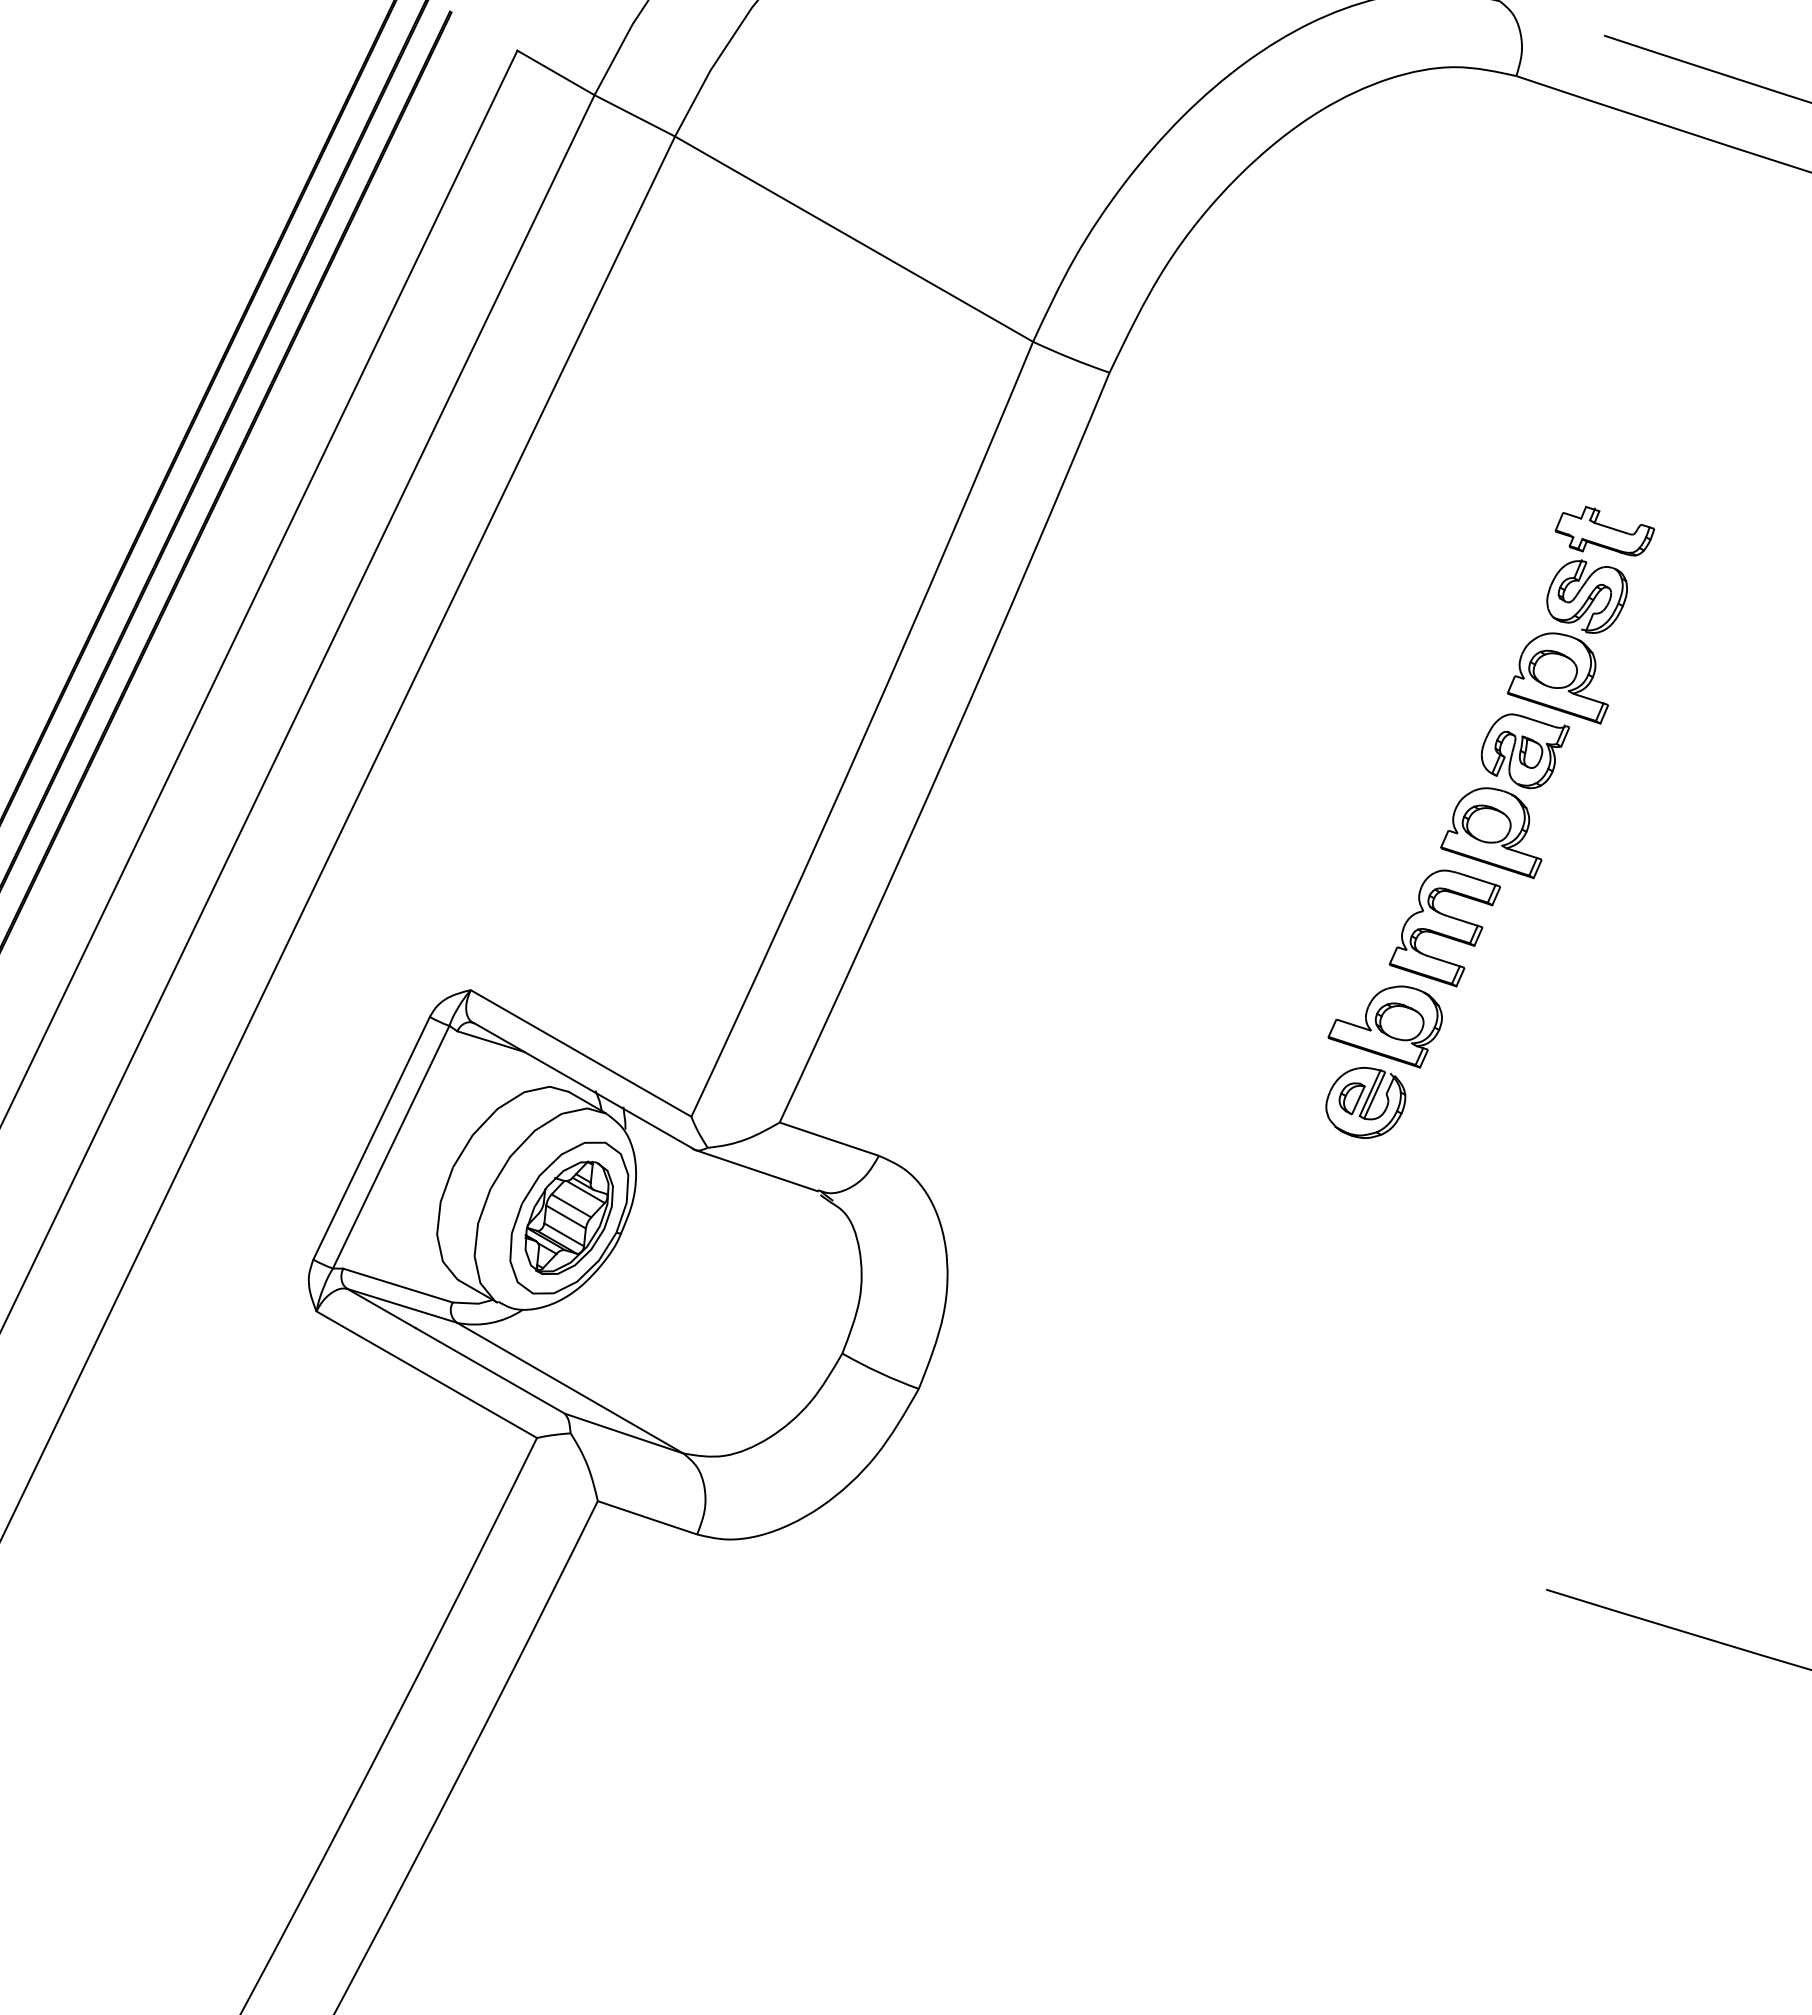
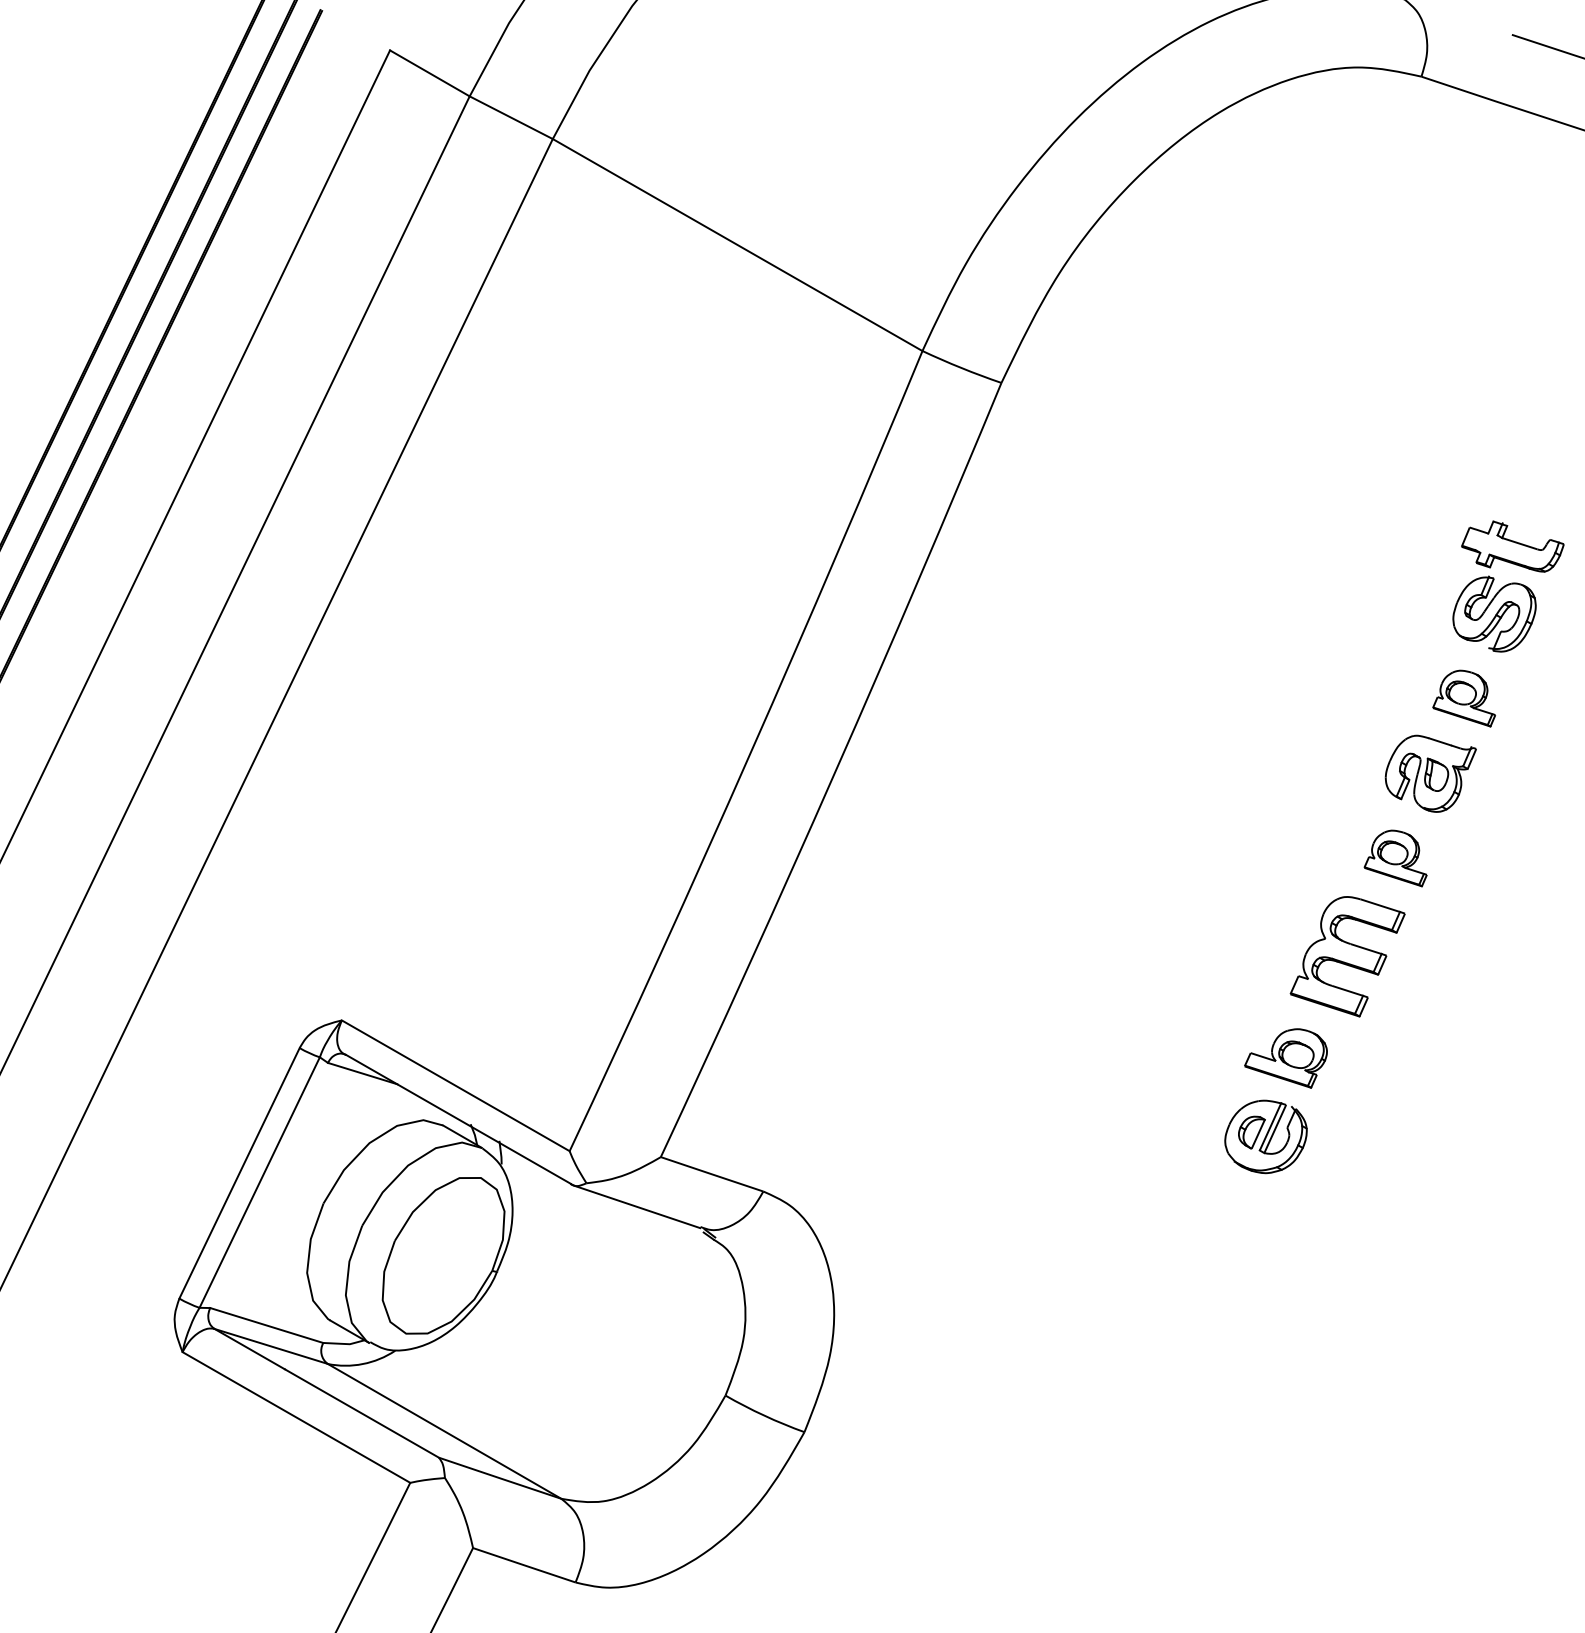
part: (1557, 678) -> (1463, 698), size x0.6
part: (1491, 833) -> (1395, 858), size x0.6
part: (1384, 1026) -> (1285, 1057), size x0.7
part: (568, 1217) -> (442, 1255), removed

